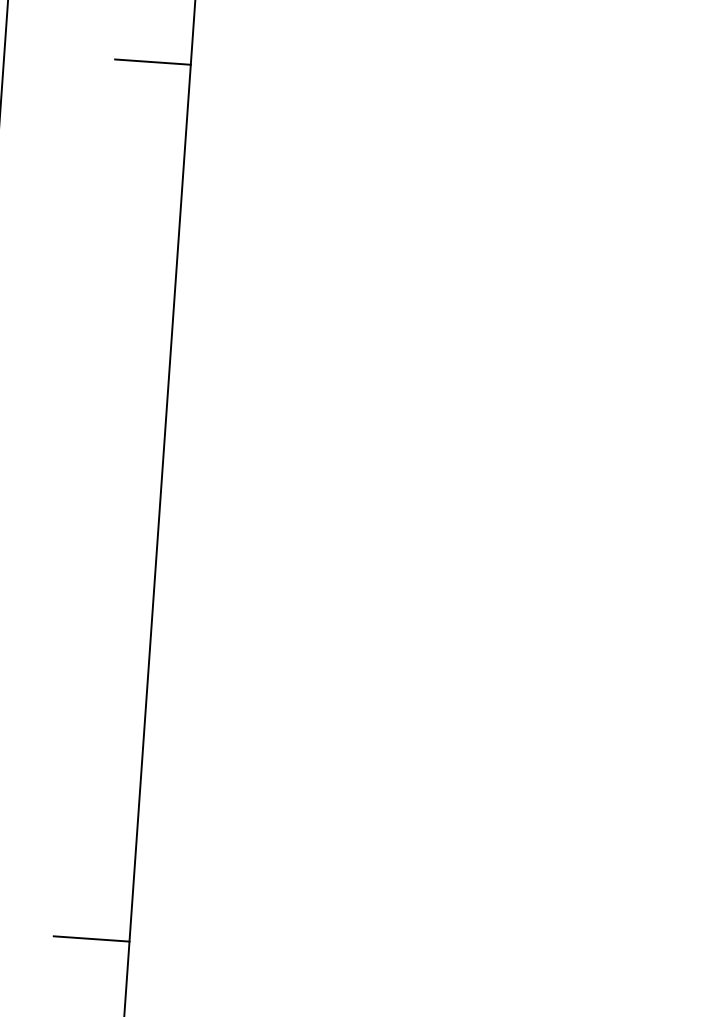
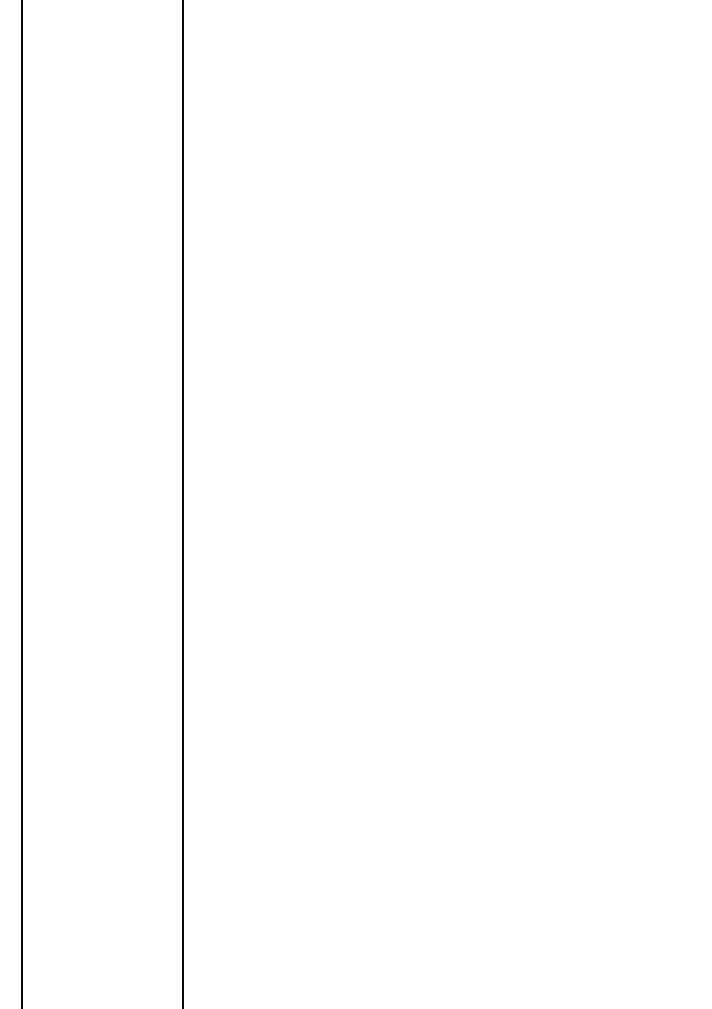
line: (153, 61) -> (150, 97), removed
line: (91, 939) -> (150, 859), removed

